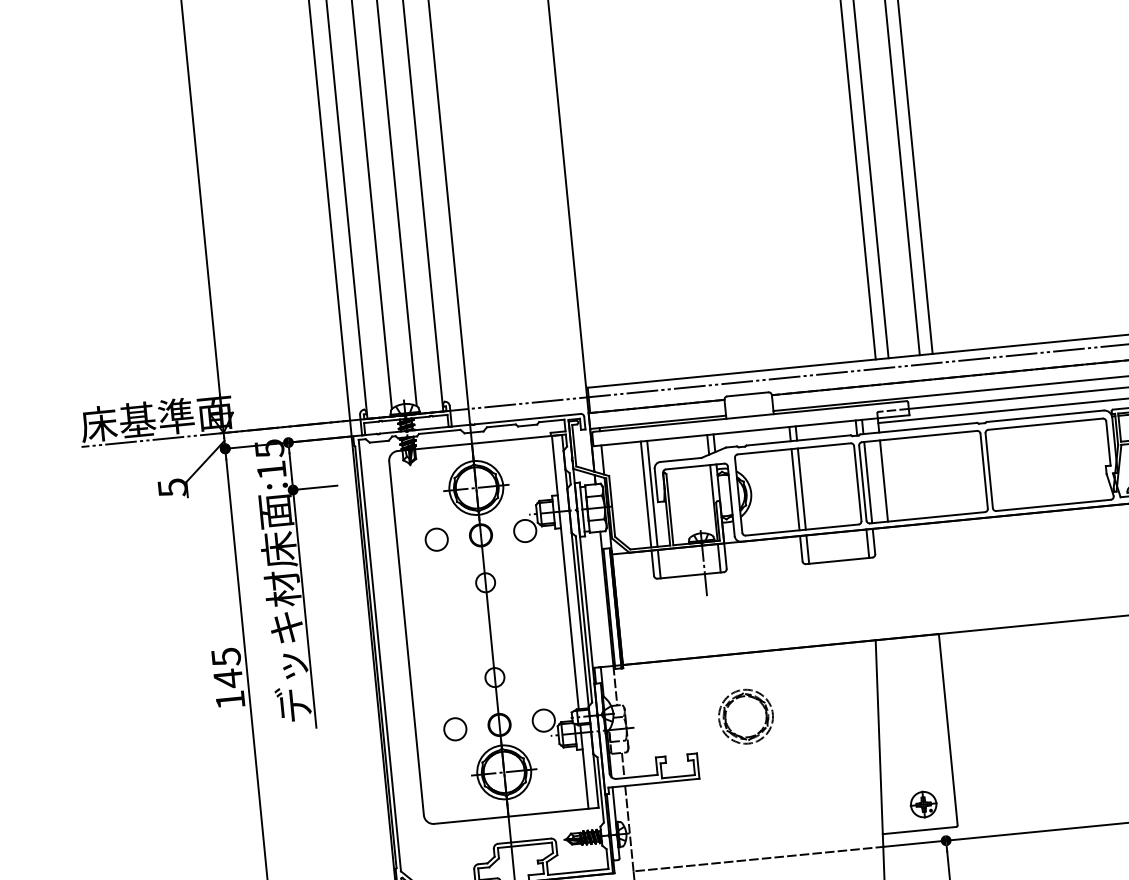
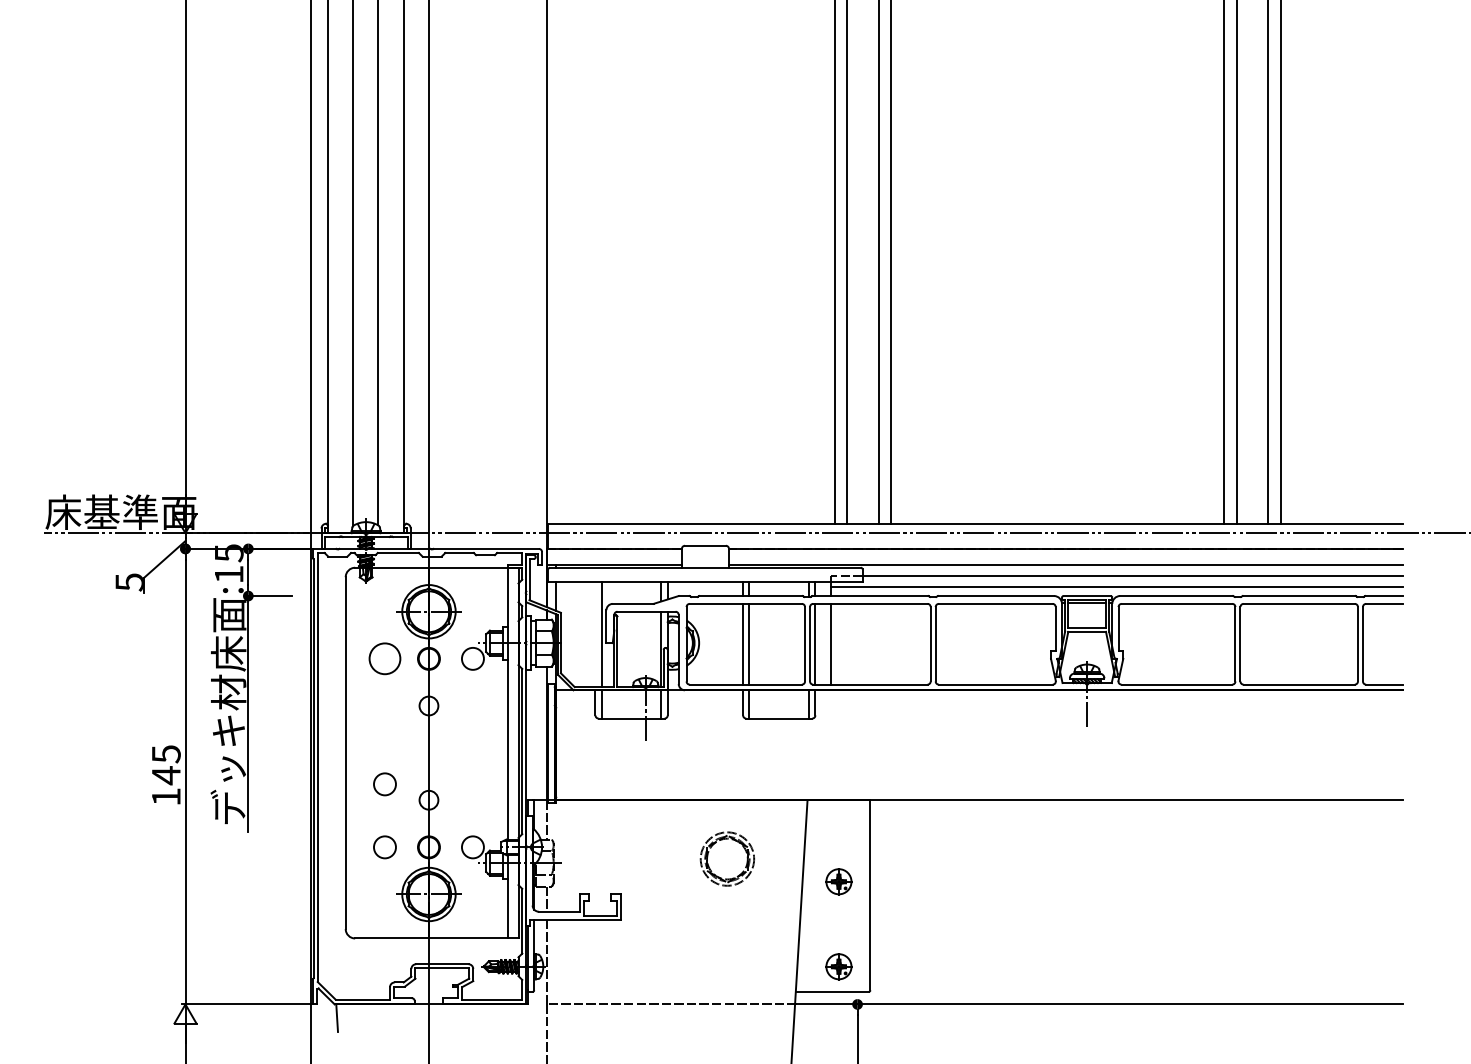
line: (646, 494) -> (595, 634), removed
circle: (436, 539) -> (384, 658), size x1.4
circle: (448, 666) -> (384, 784), added
part: (745, 716) -> (726, 858), moved
part: (914, 718) -> (838, 881), added

